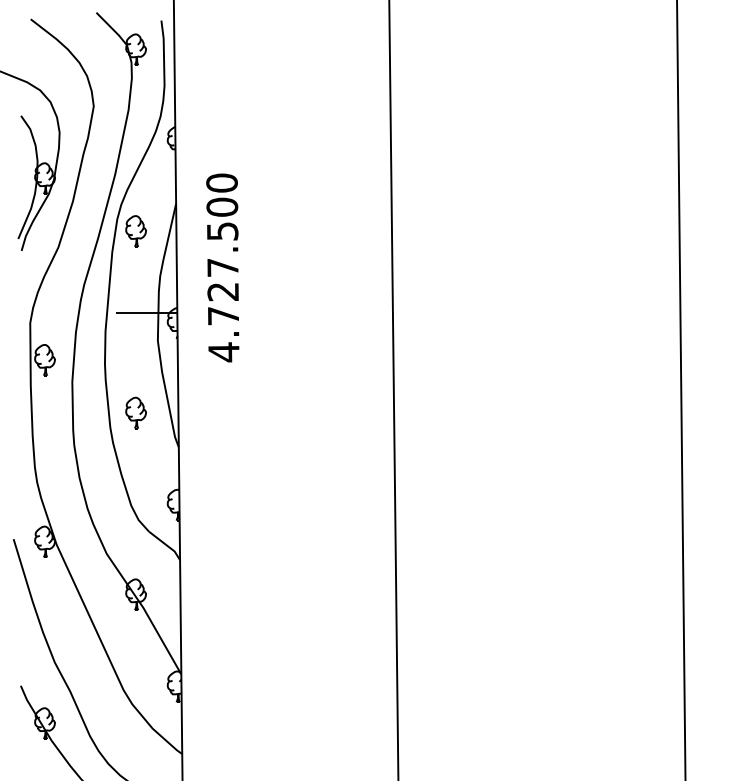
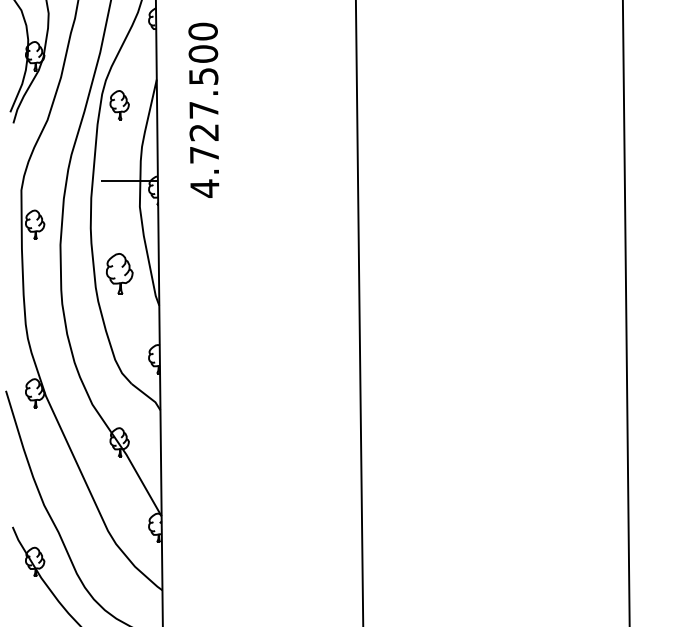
text: (222, 267) -> (203, 109), moved
part: (135, 412) -> (119, 273), size x1.4

